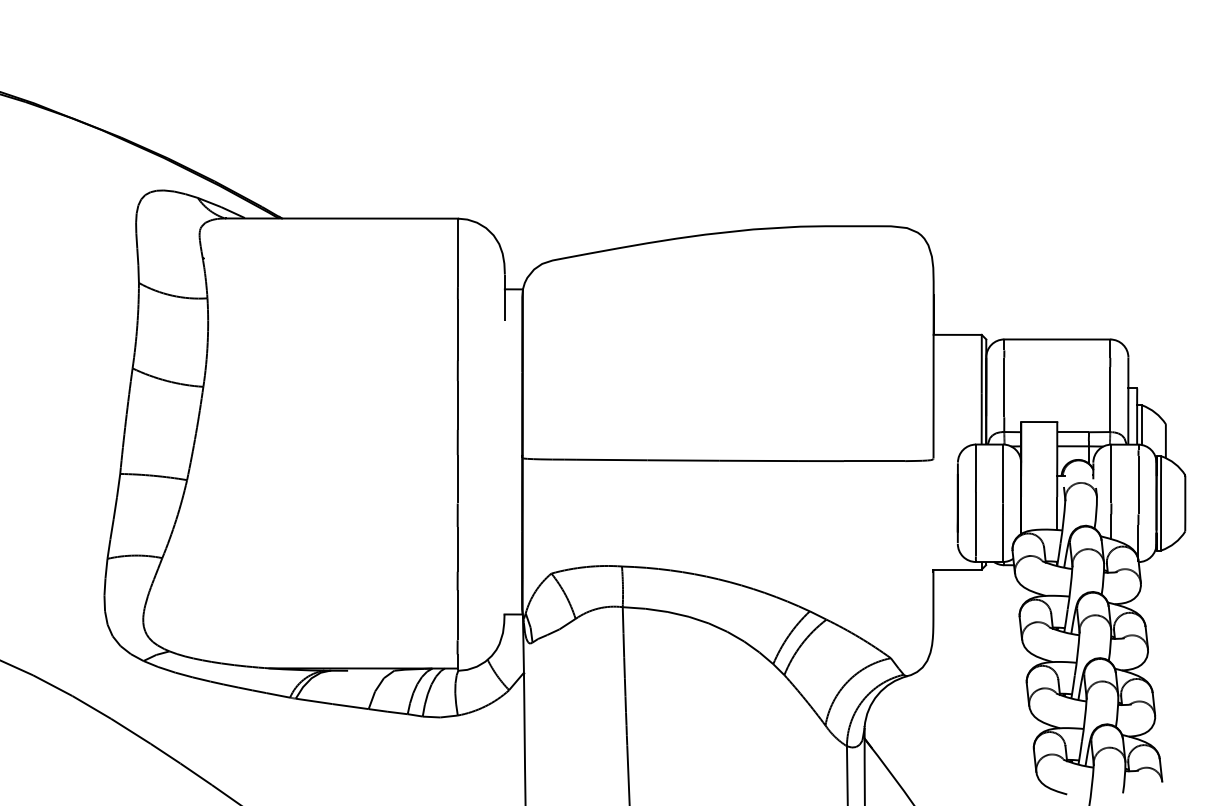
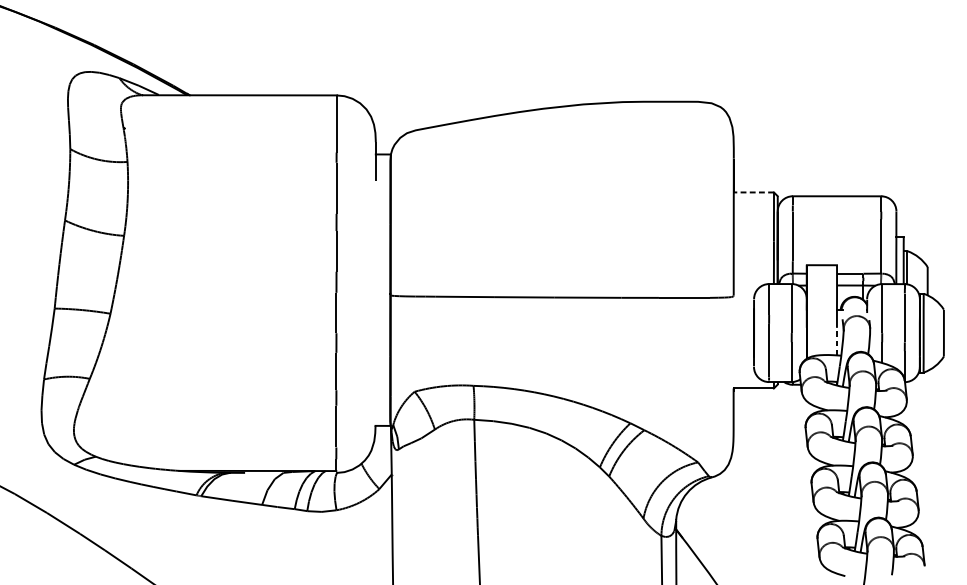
line: (957, 334) -> (753, 192), solid -> dashed
line: (1057, 513) -> (837, 341), solid -> dashed

